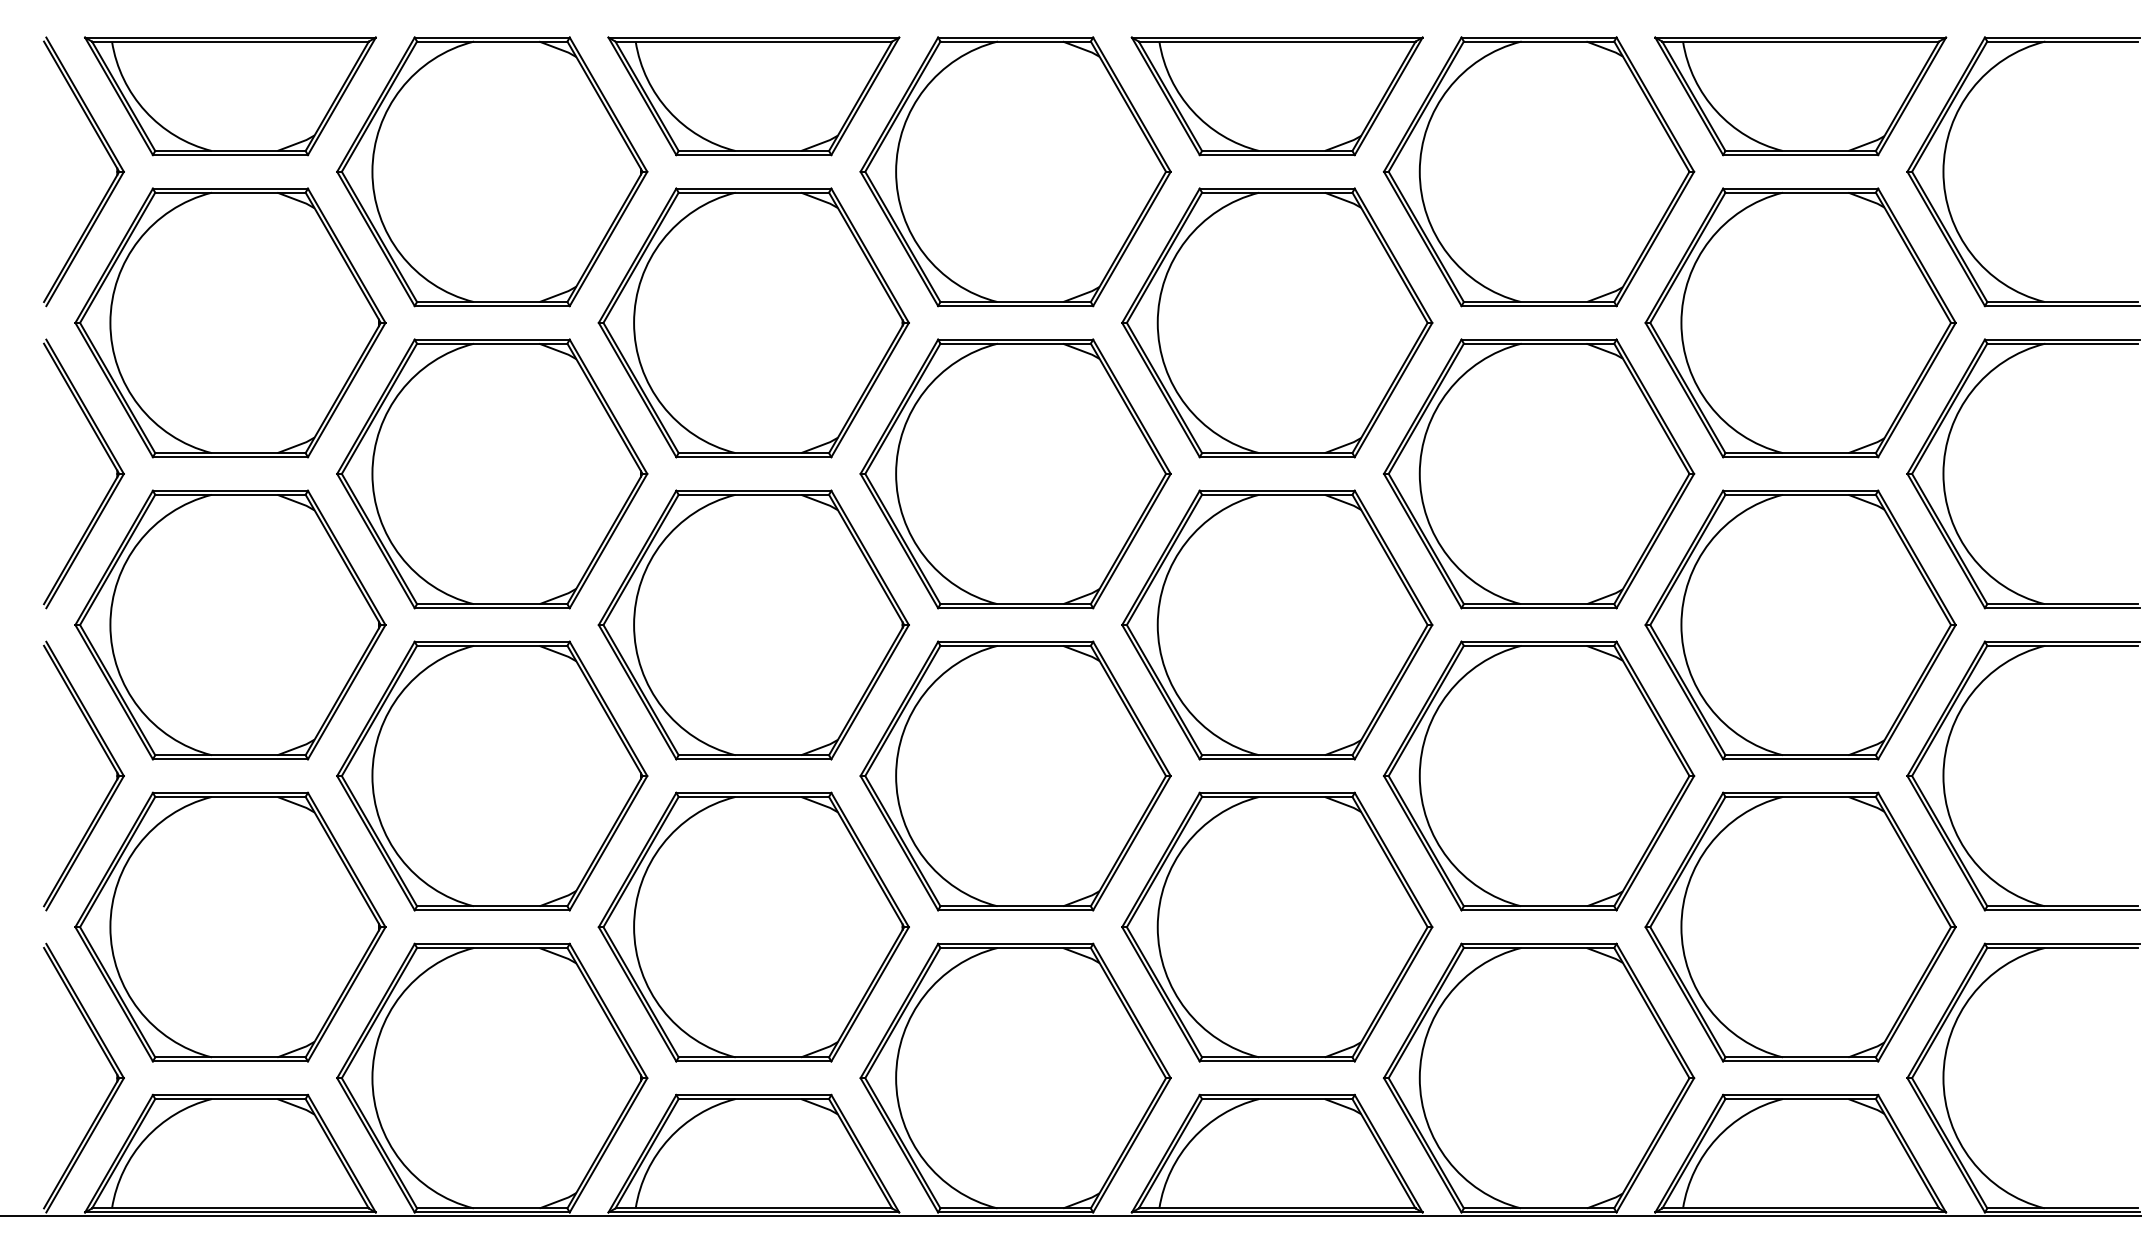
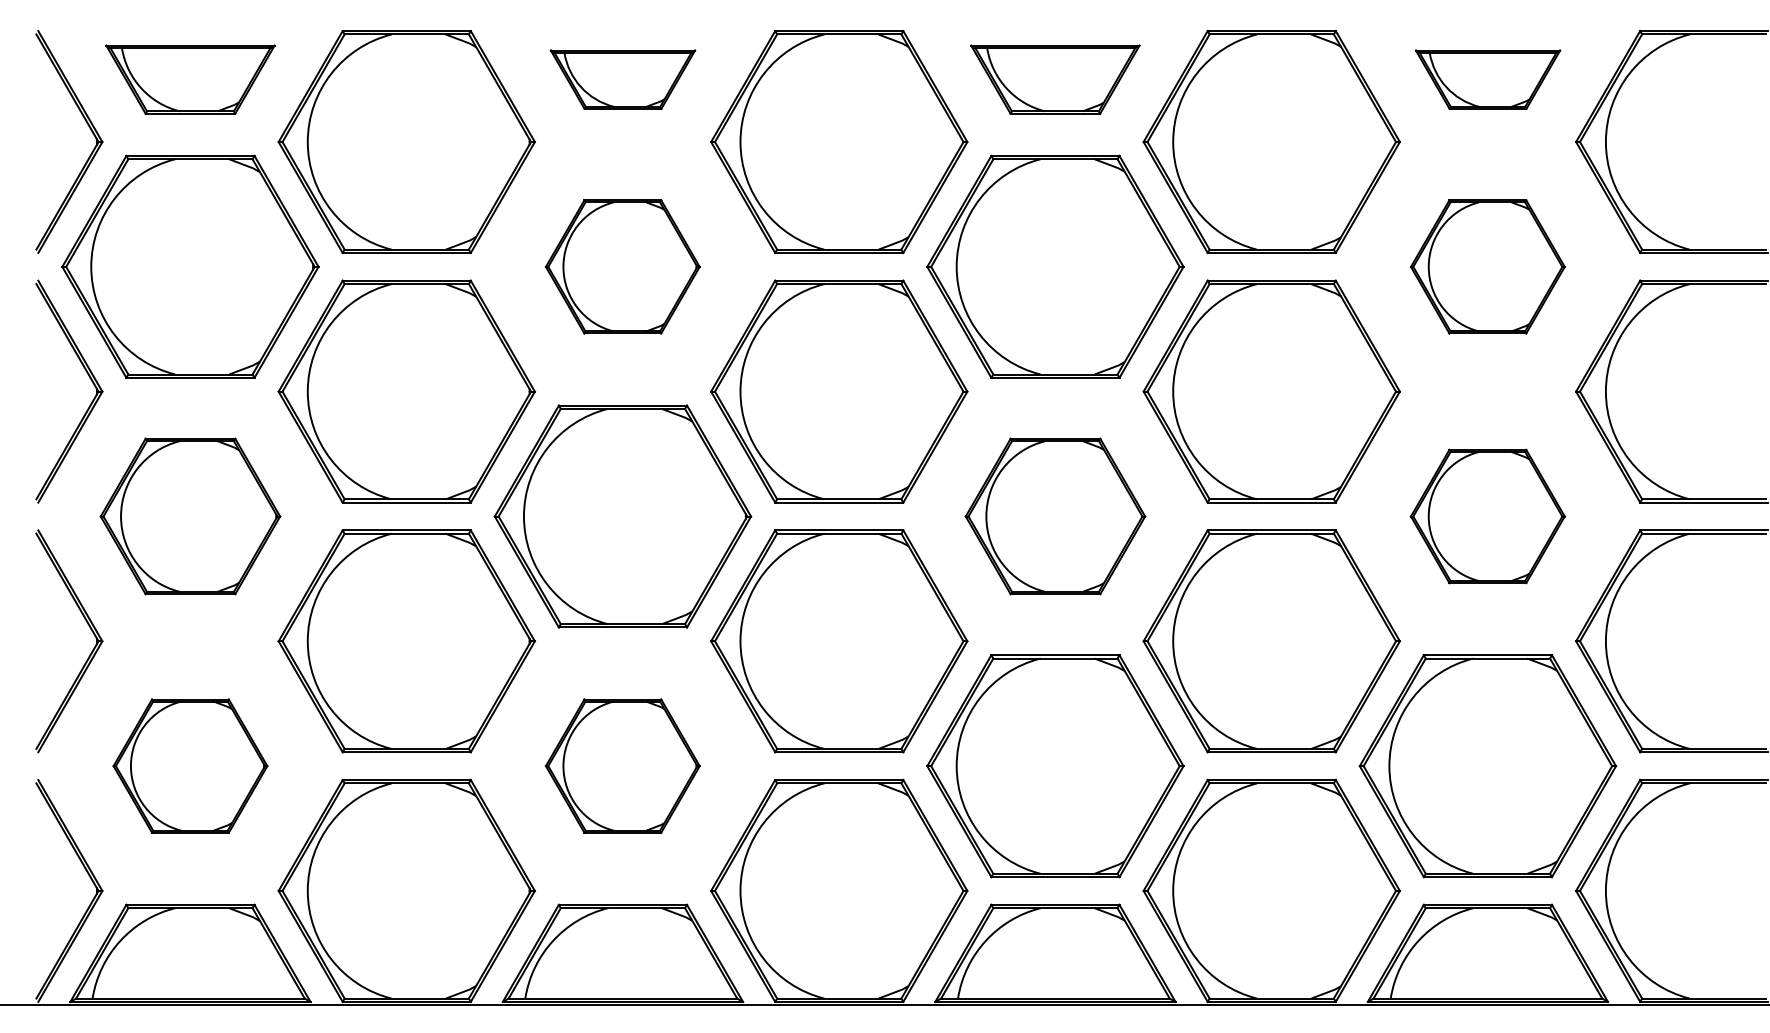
part: (230, 96) -> (190, 79), size x0.7
part: (753, 96) -> (622, 79), size x0.6
part: (1276, 96) -> (1054, 79), size x0.7
part: (1800, 96) -> (1487, 79), size x0.6
part: (753, 322) -> (622, 266), size x0.6
part: (1800, 322) -> (1487, 266), size x0.6
part: (230, 624) -> (190, 516), size x0.7
part: (1277, 624) -> (1055, 516), size x0.7
part: (1800, 624) -> (1487, 516), size x0.6
part: (230, 926) -> (190, 765), size x0.6
part: (753, 926) -> (622, 765), size x0.6

